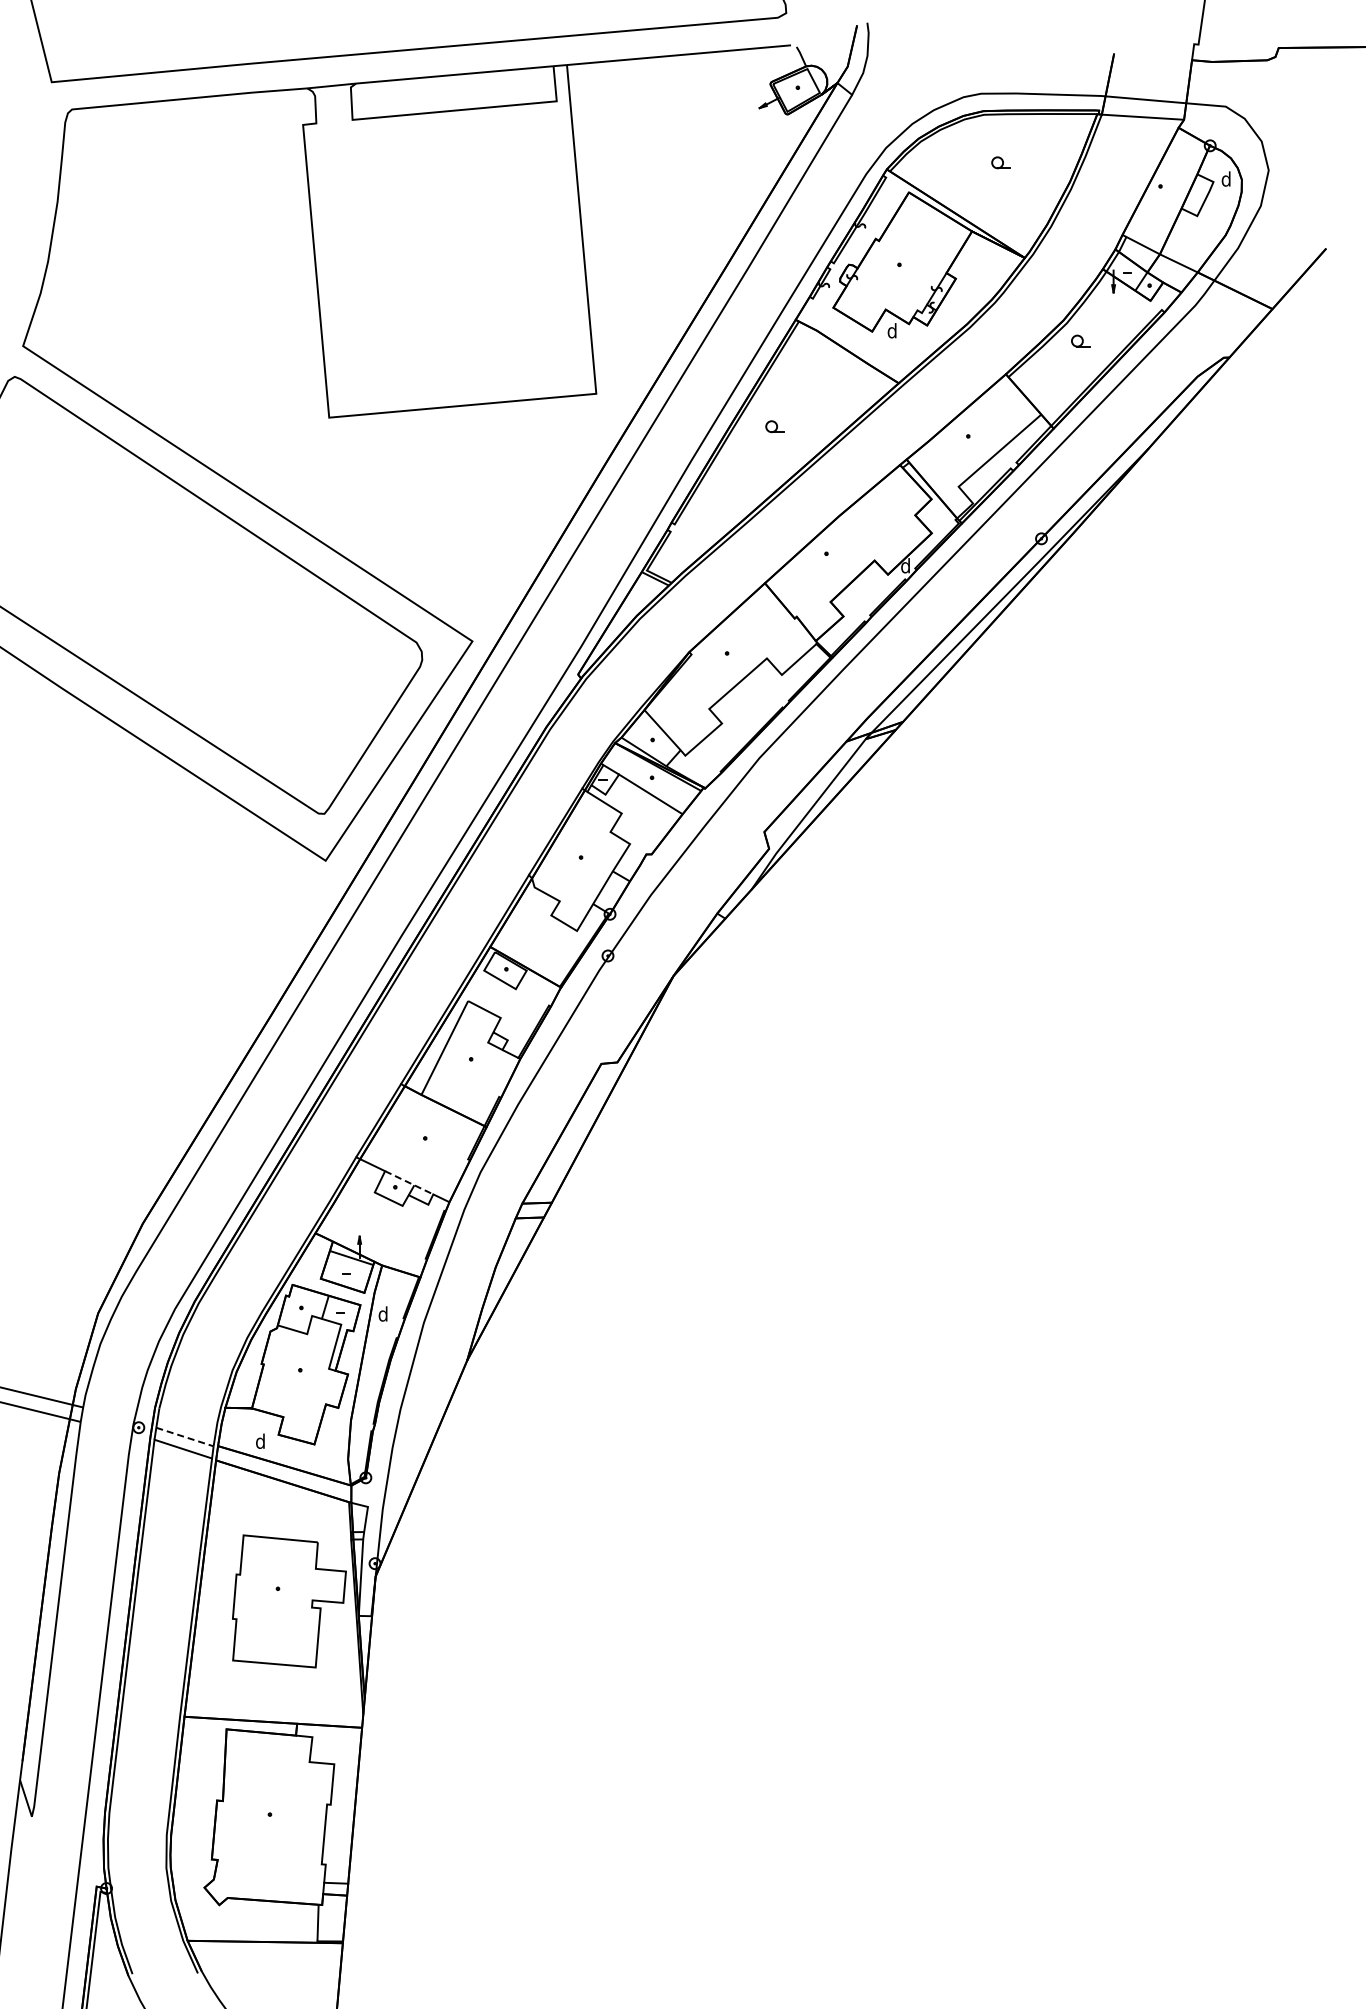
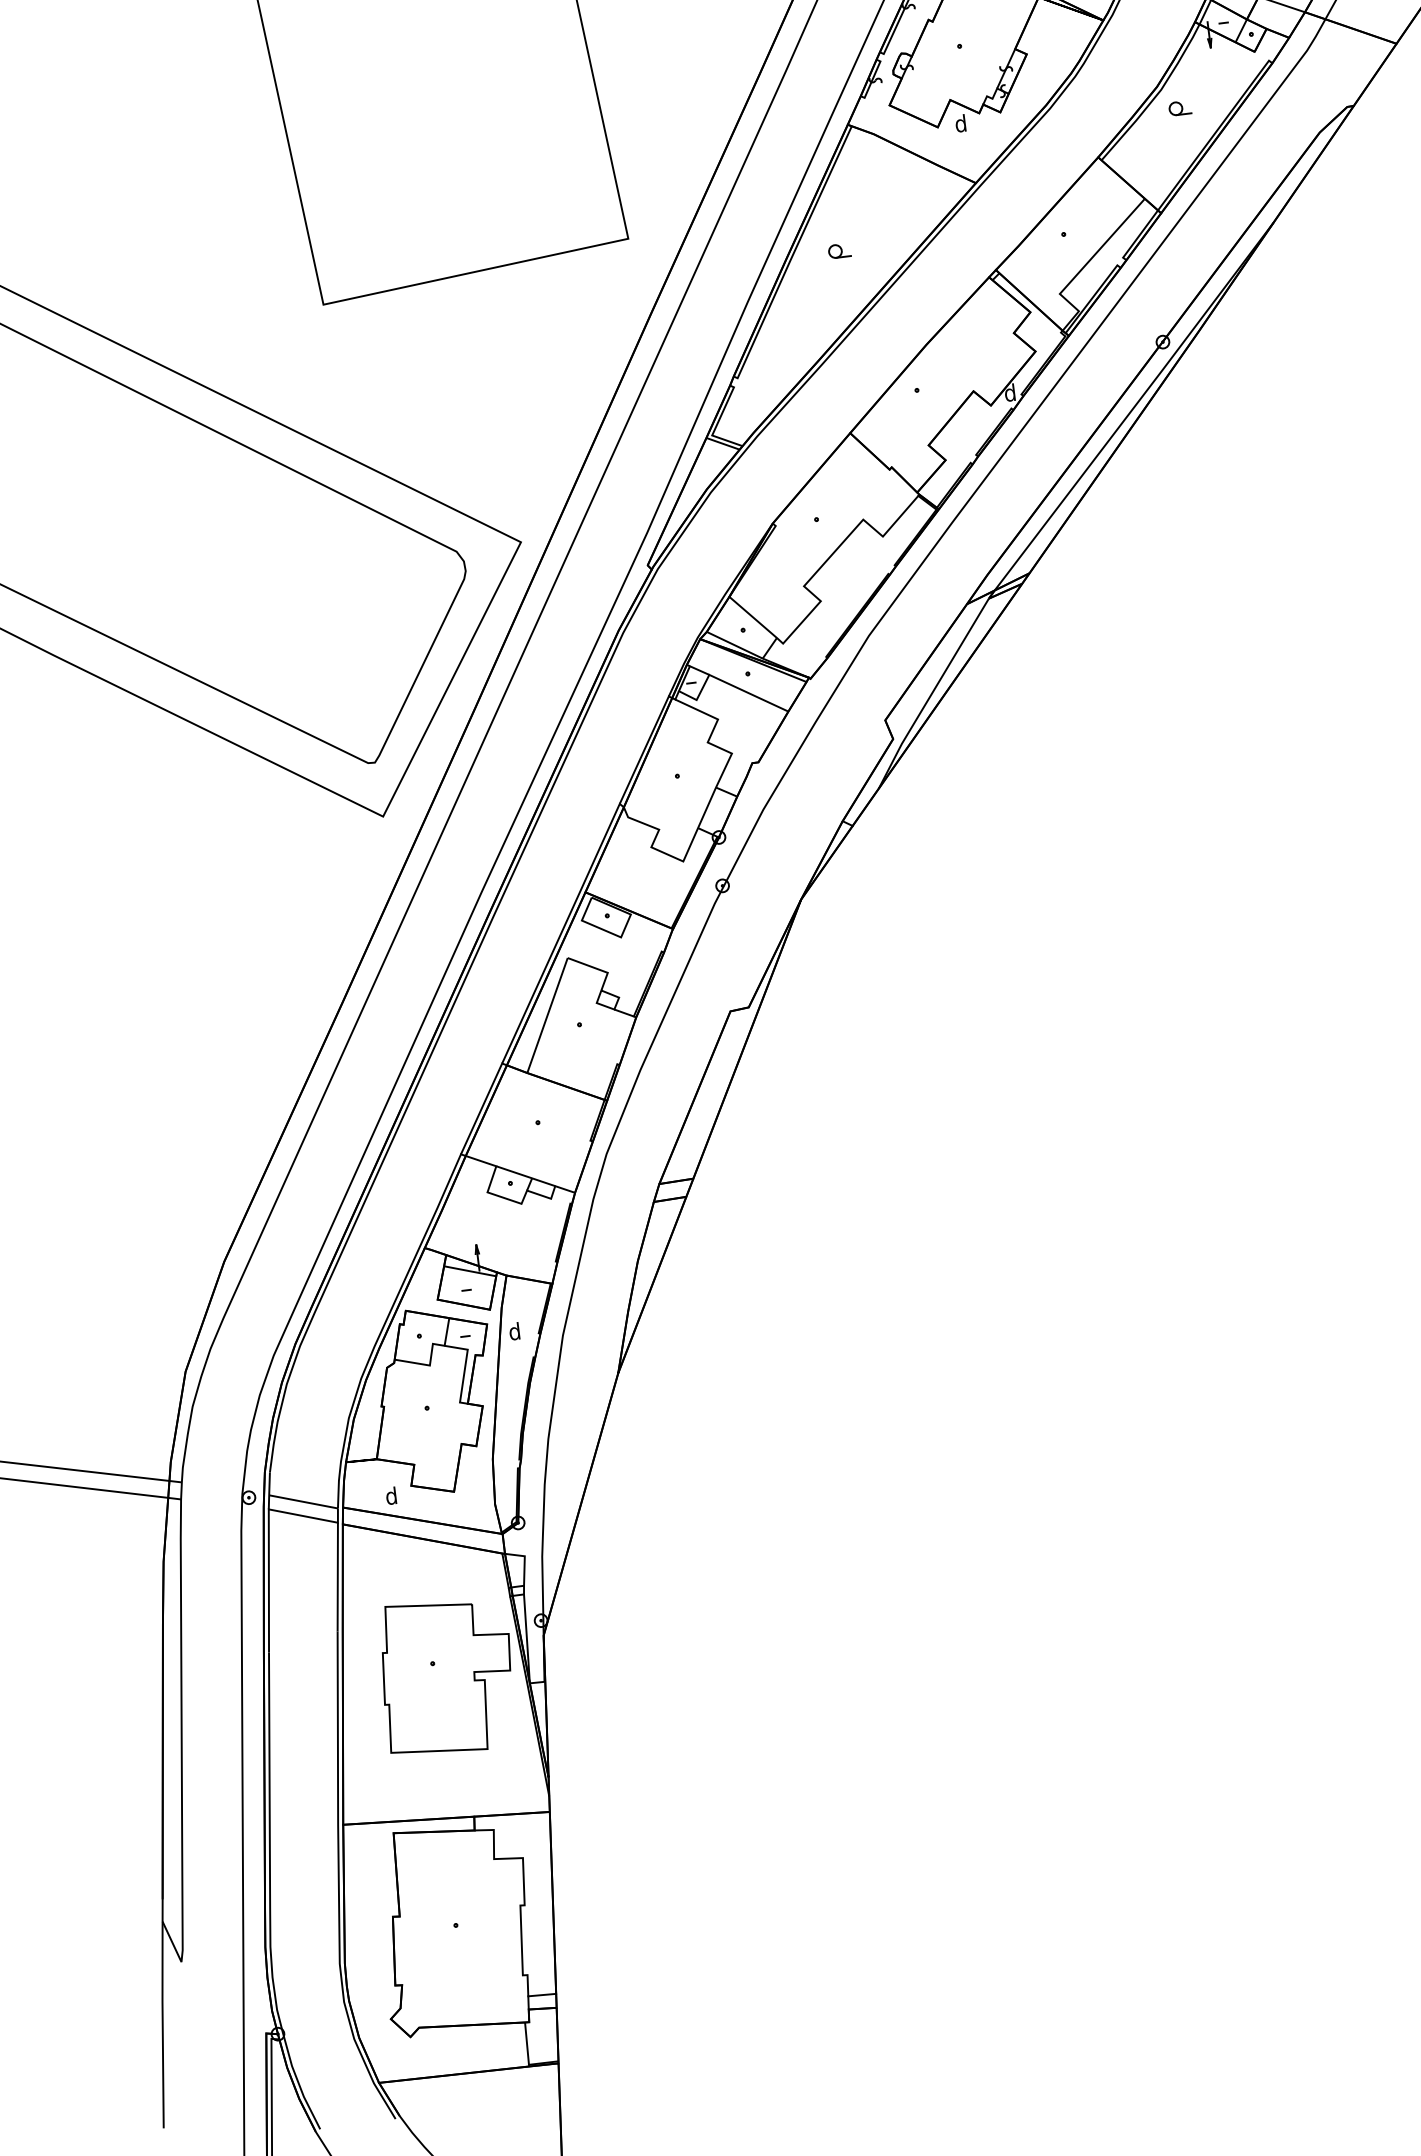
line: (409, 1183) -> (526, 1176), dashed -> solid
line: (185, 1437) -> (304, 1502), dashed -> solid

